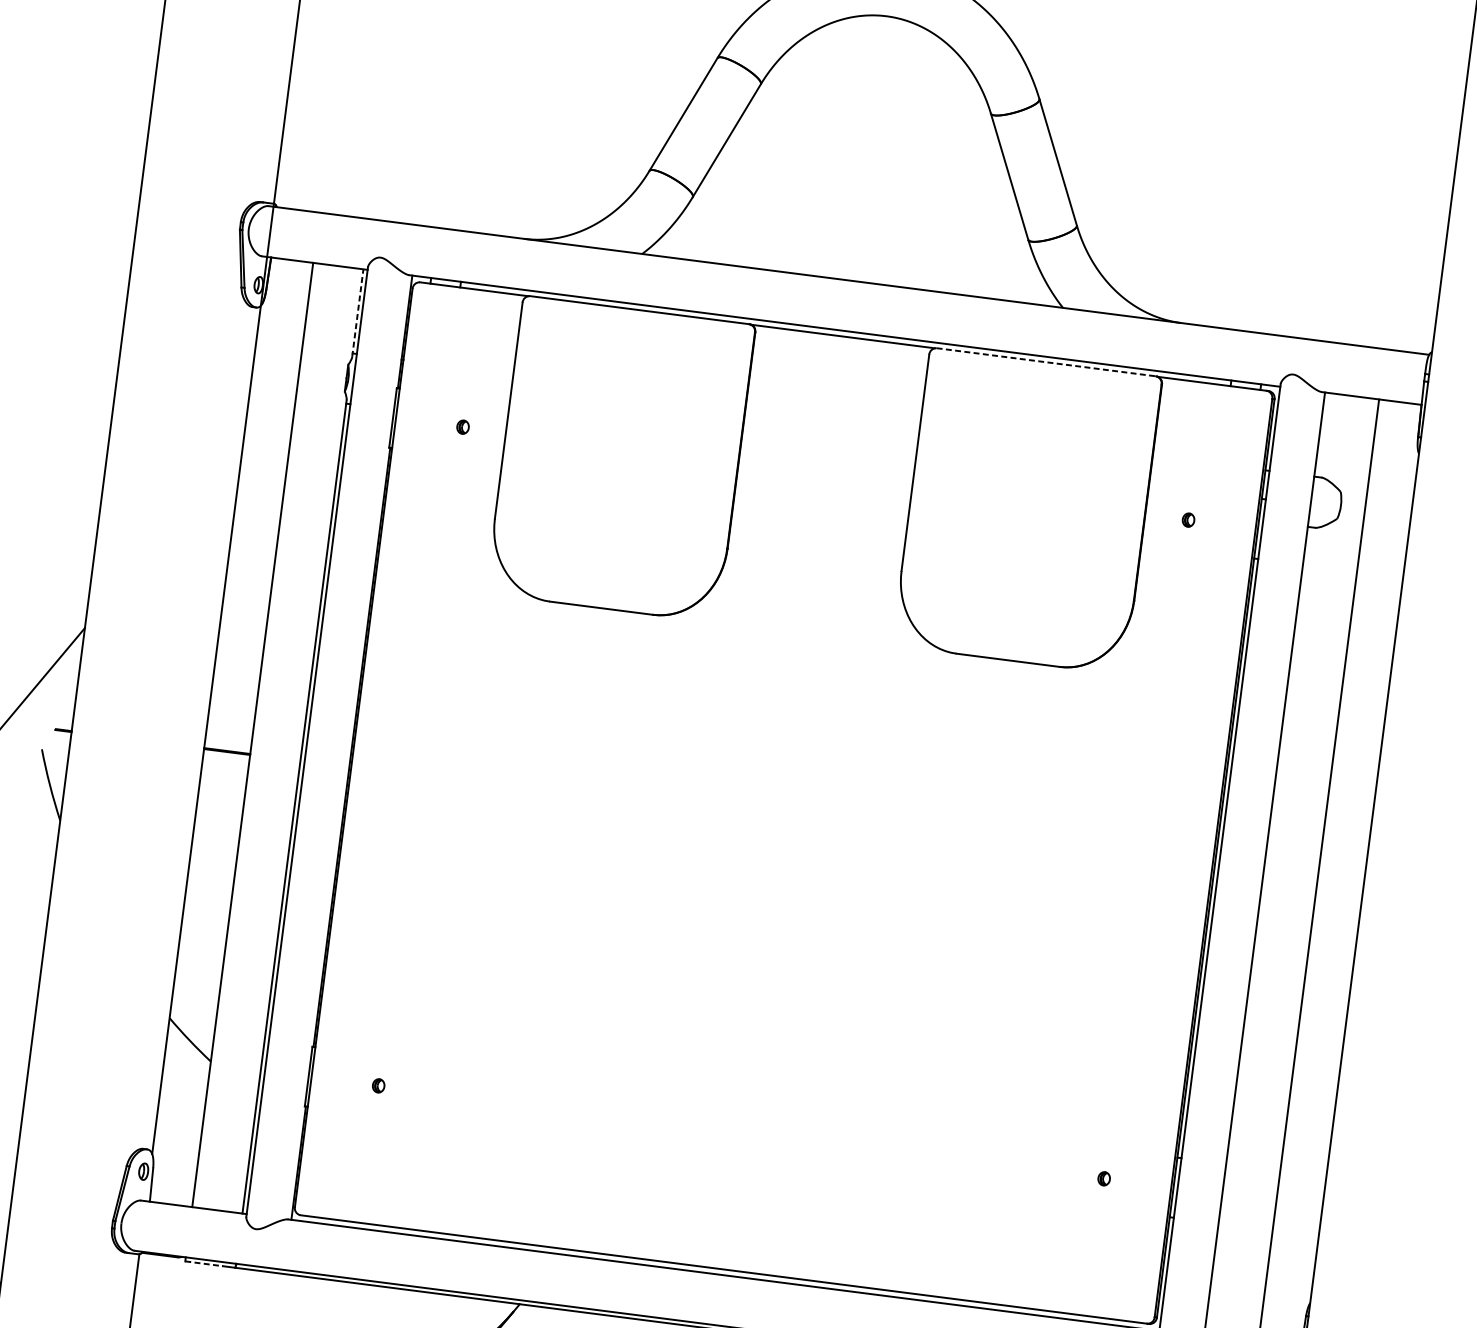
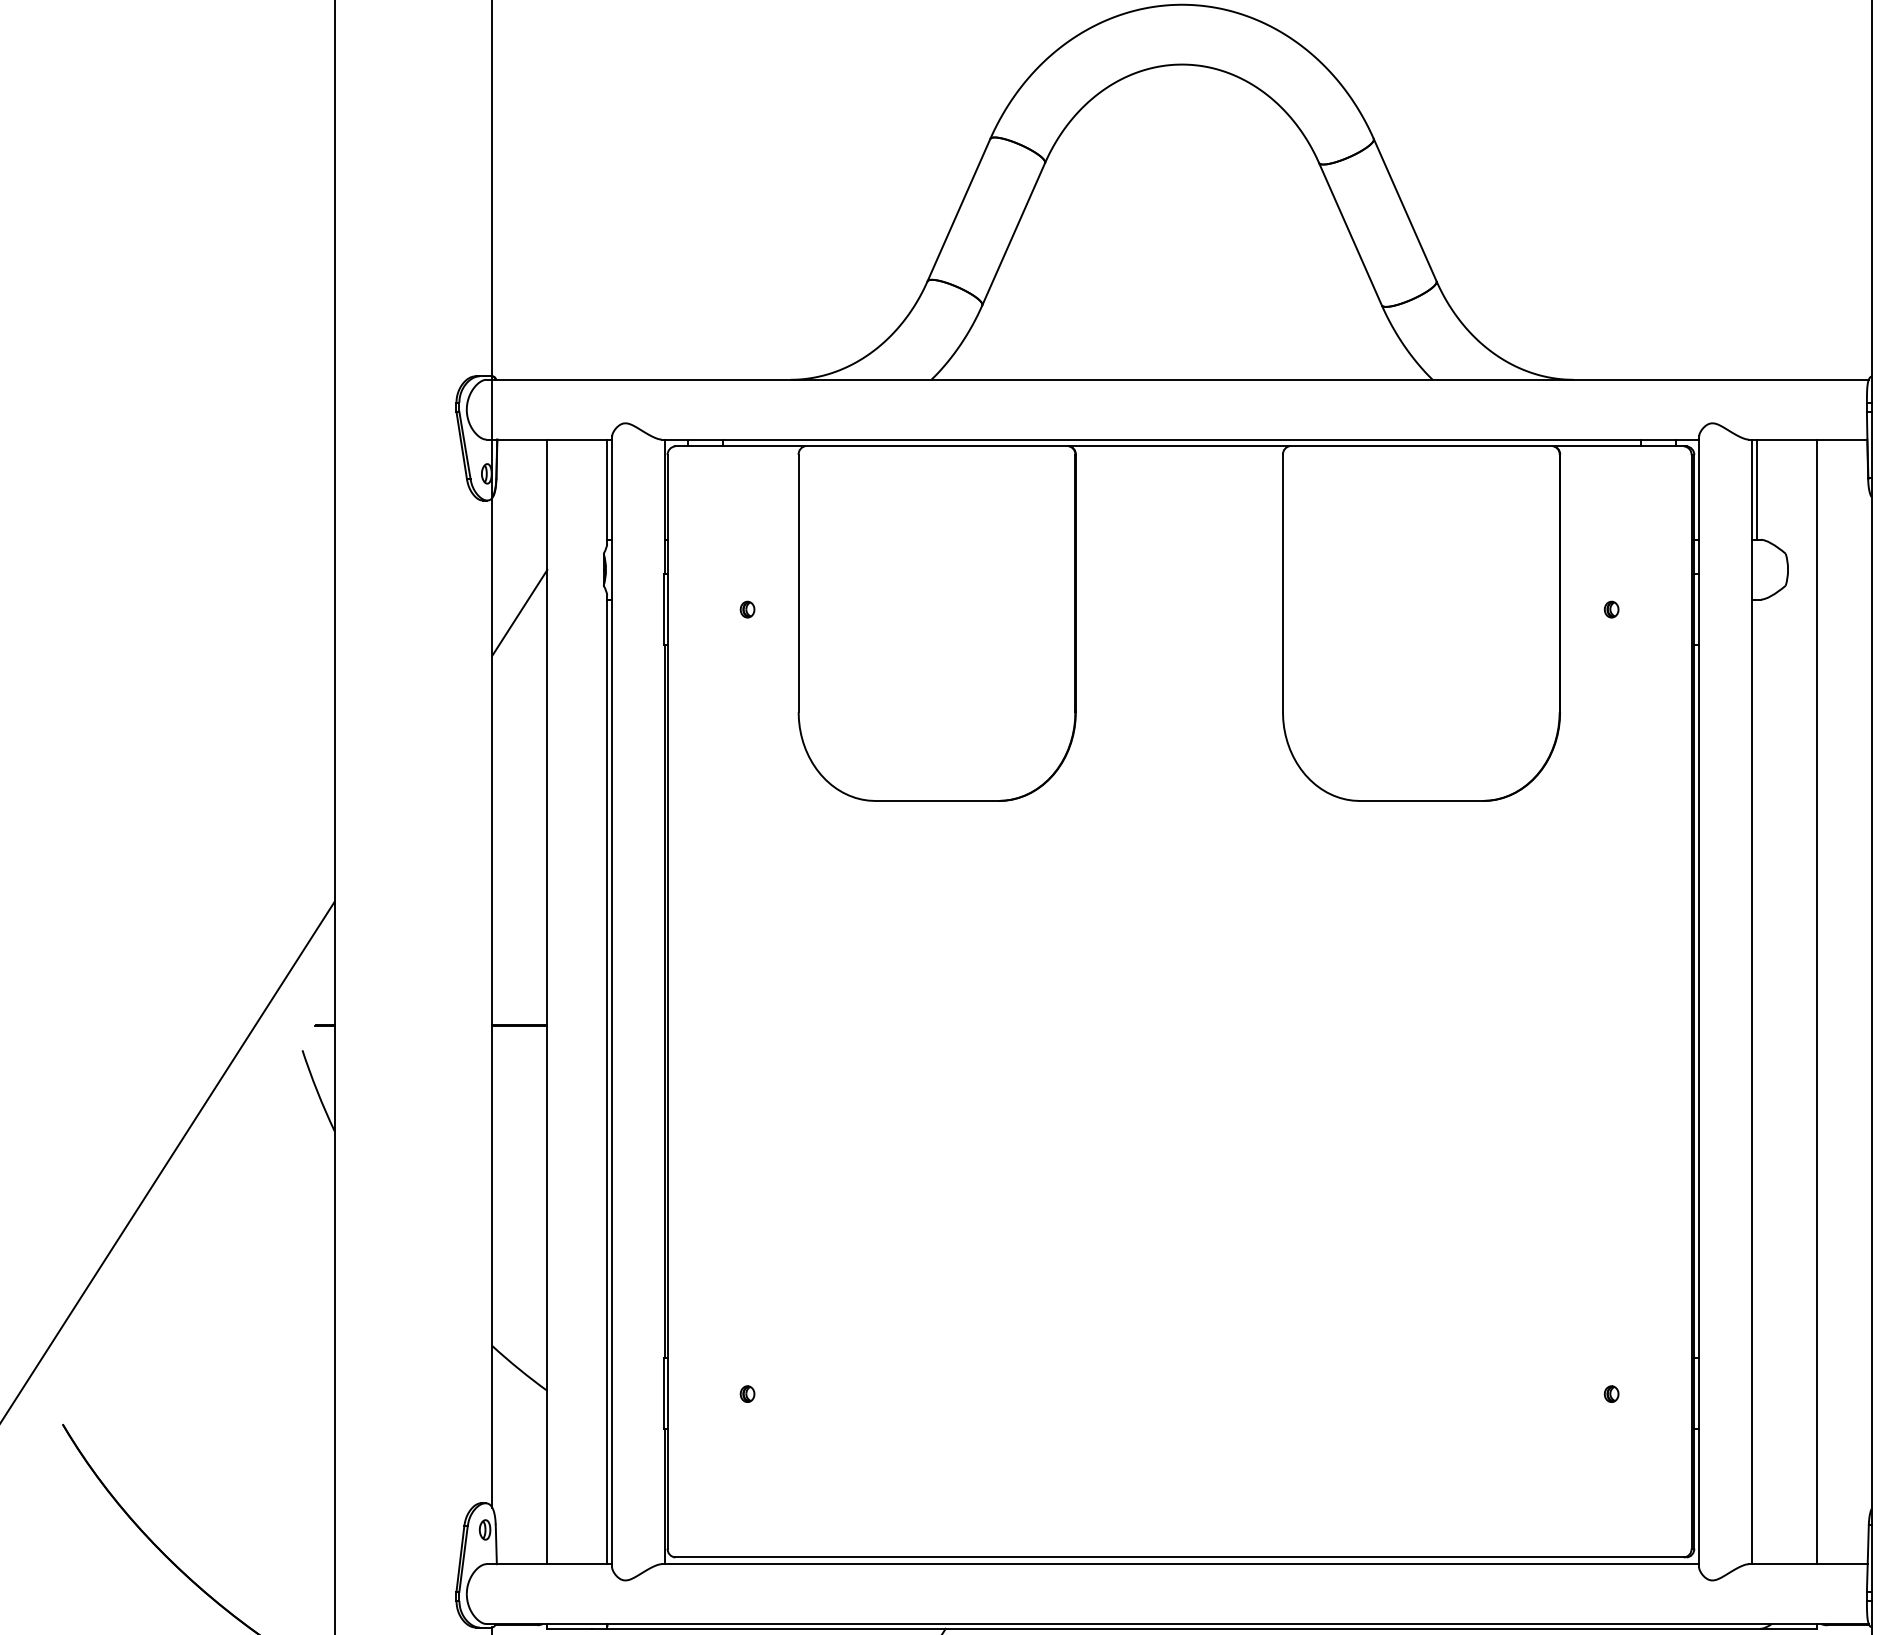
line: (358, 312) -> (607, 491), dashed -> solid
line: (1046, 362) -> (1421, 446), dashed -> solid
line: (271, 405) -> (519, 612), added
line: (1323, 434) -> (1757, 489), added
line: (204, 1263) -> (570, 1628), dashed -> solid

